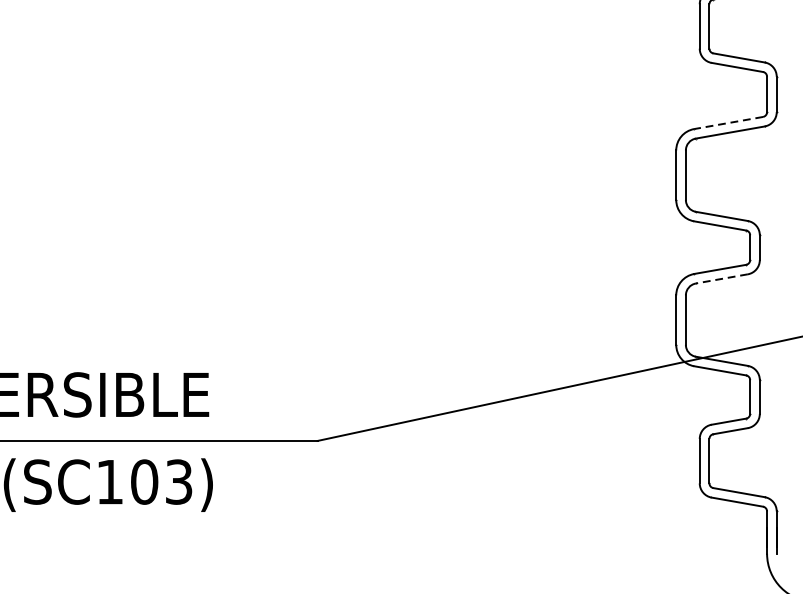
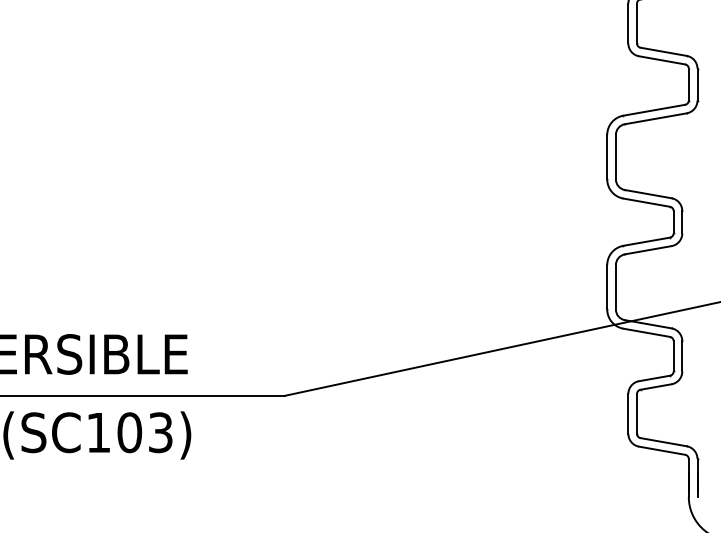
line: (727, 123) -> (653, 110), dashed -> solid
line: (722, 279) -> (648, 250), dashed -> solid

